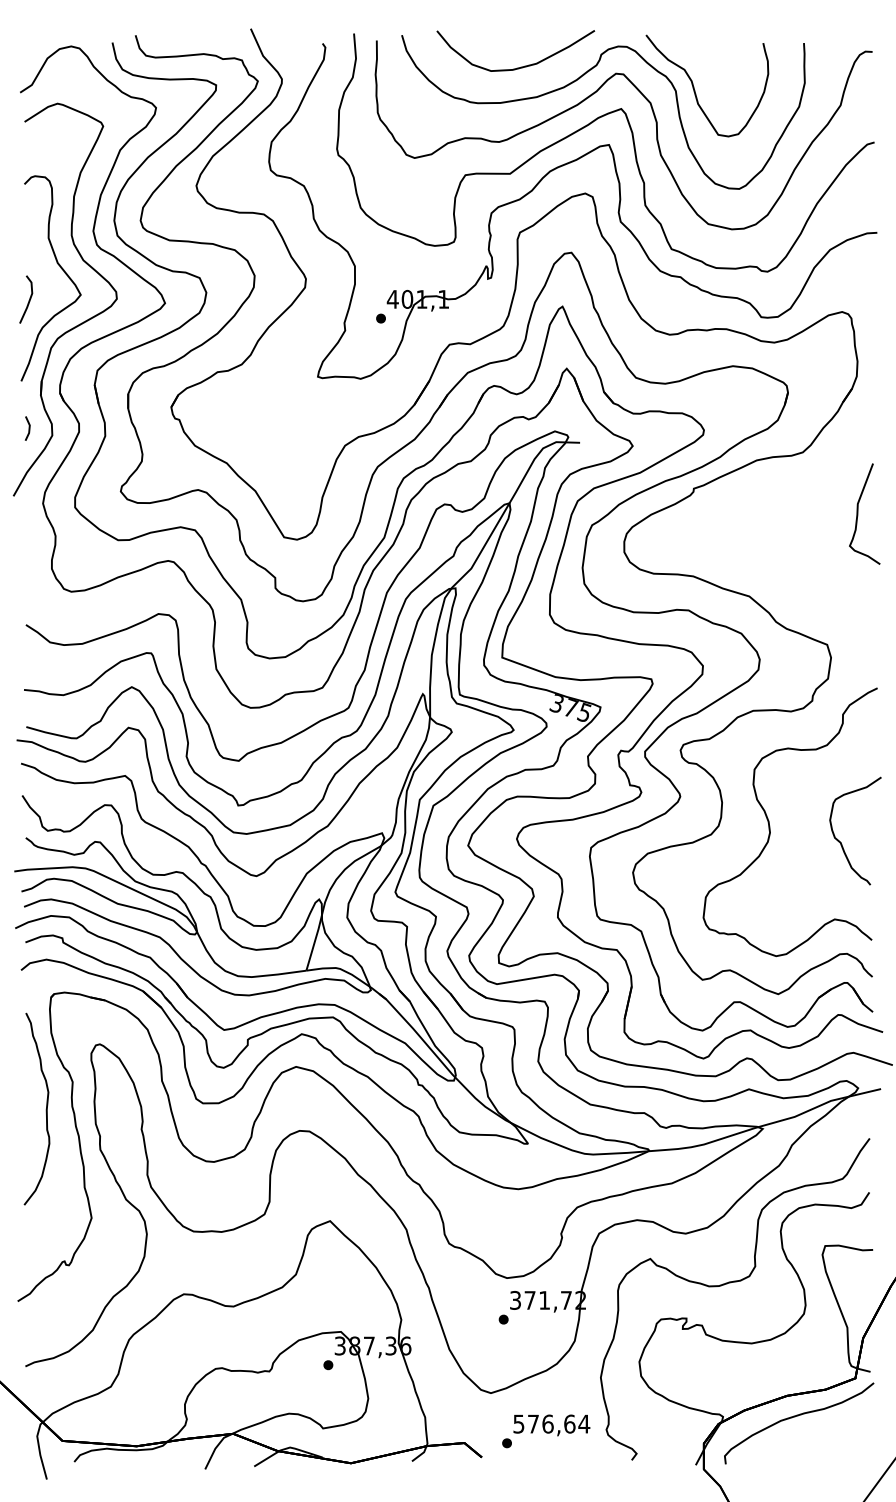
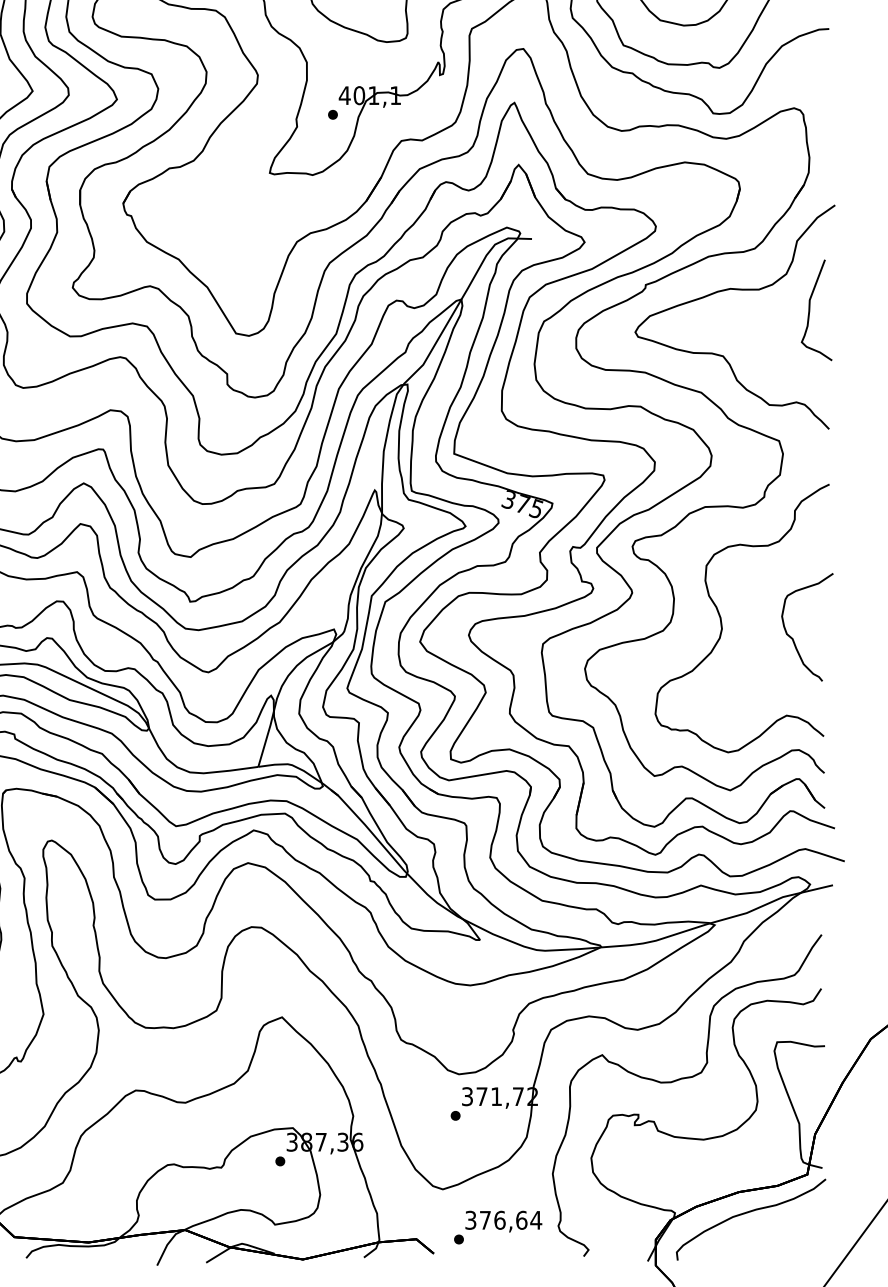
curve: (786, 494) -> (738, 290), added
text: (519, 1423) -> (471, 1219), 576,64 -> 376,64

